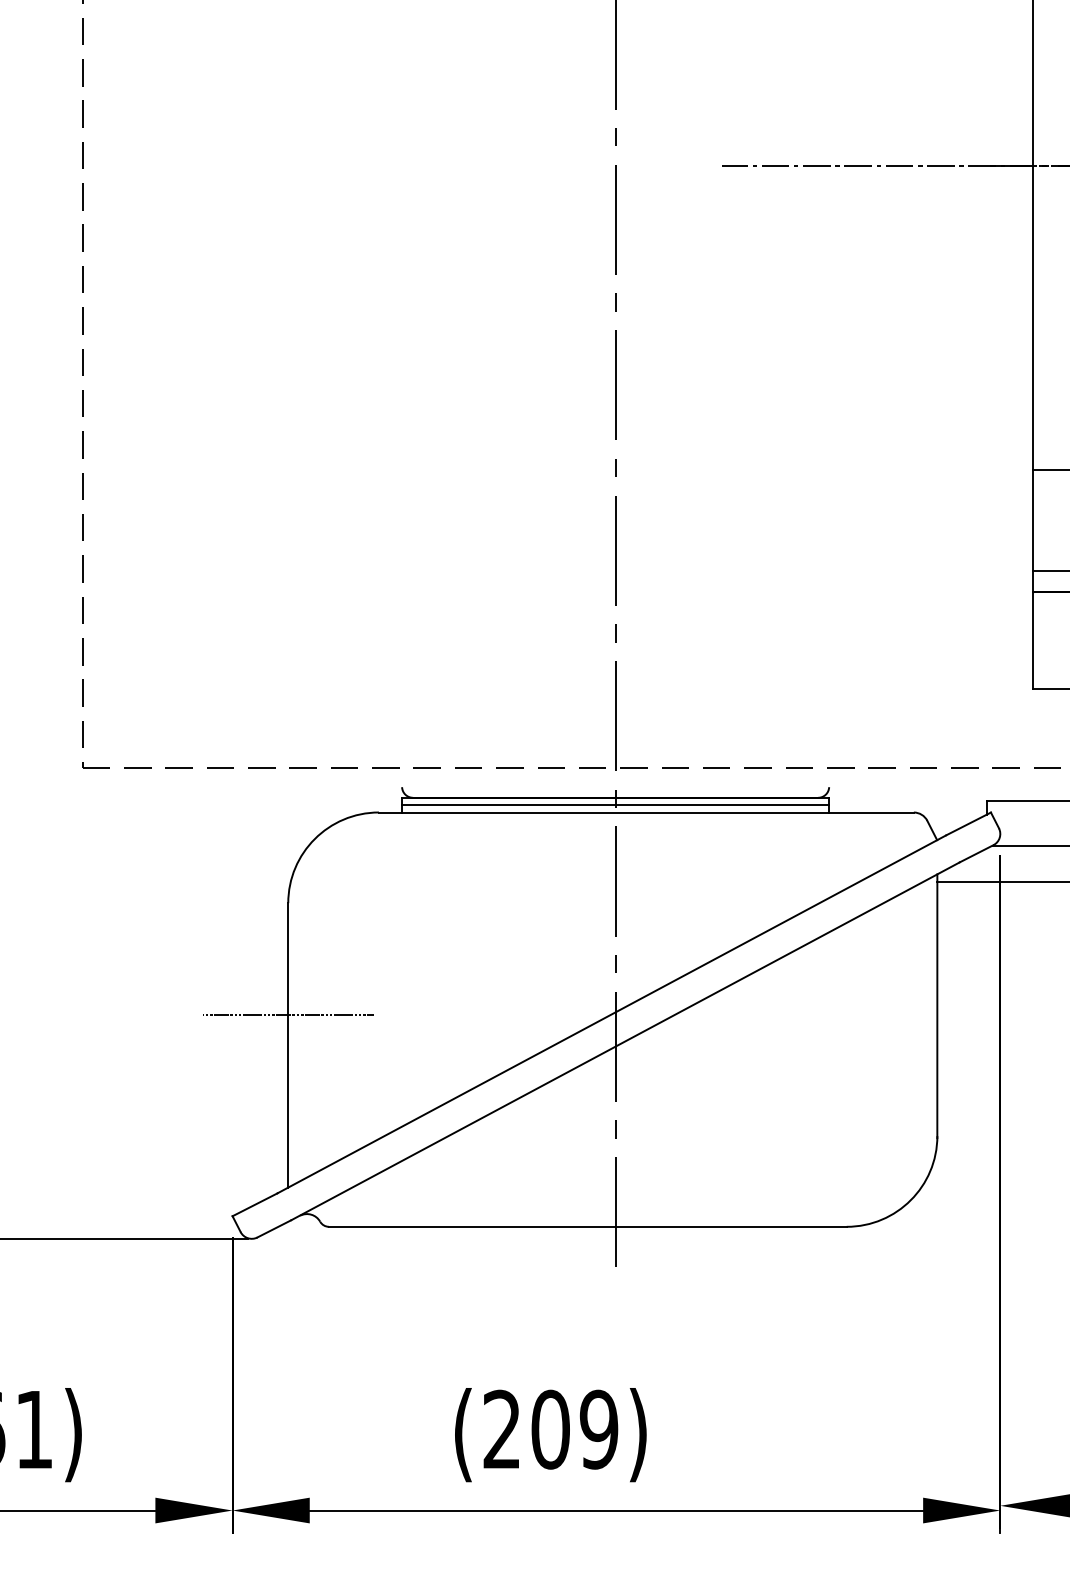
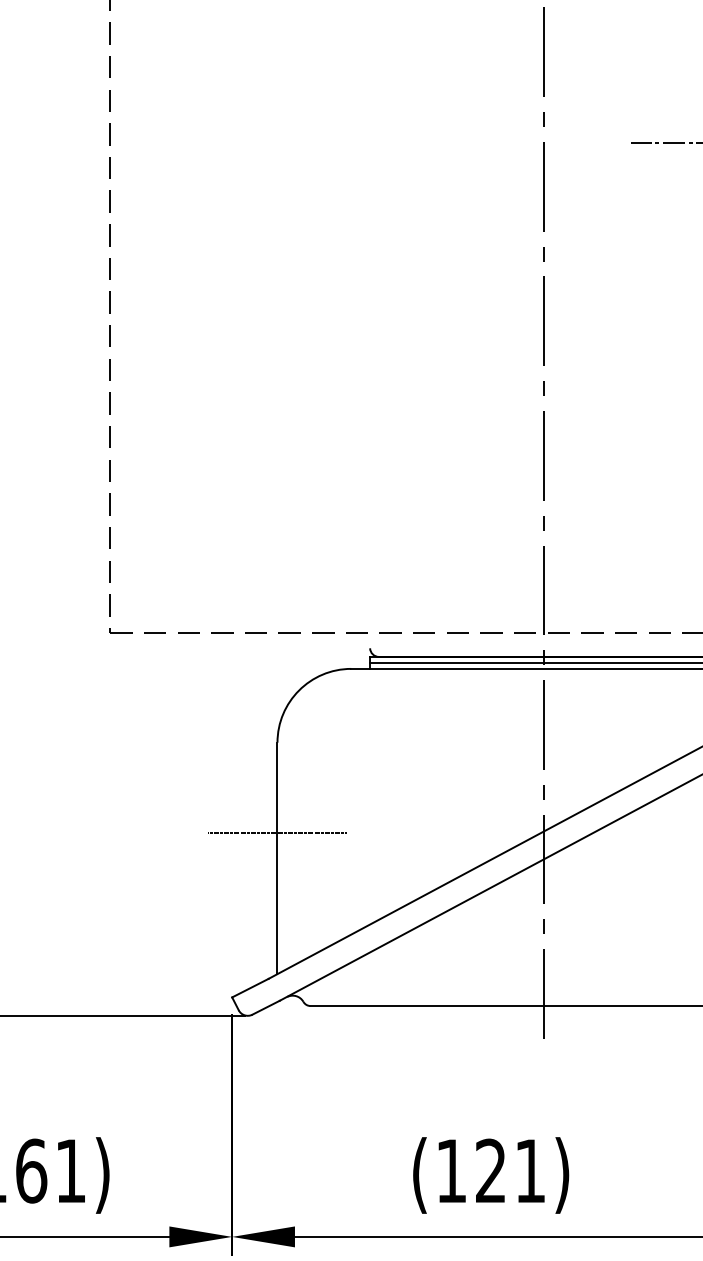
text: (550, 1429) -> (490, 1170), (209) -> (121)

